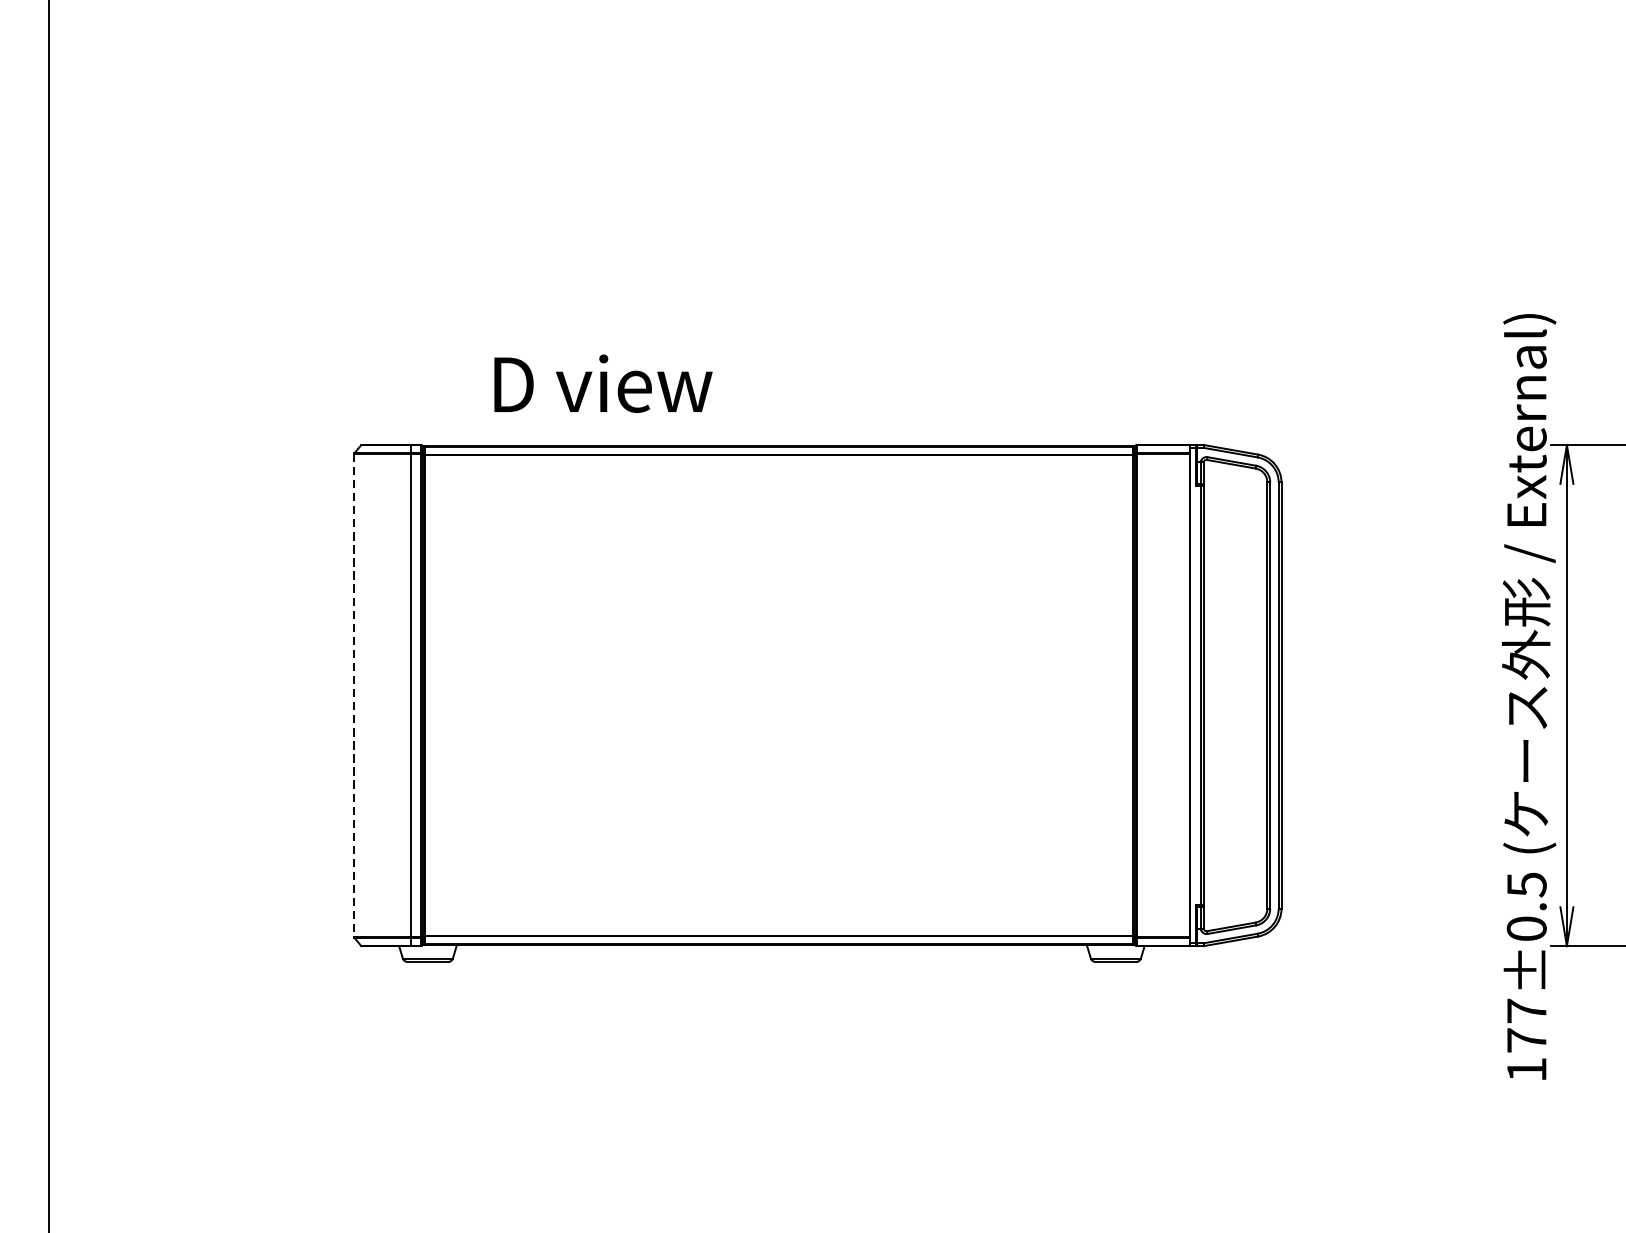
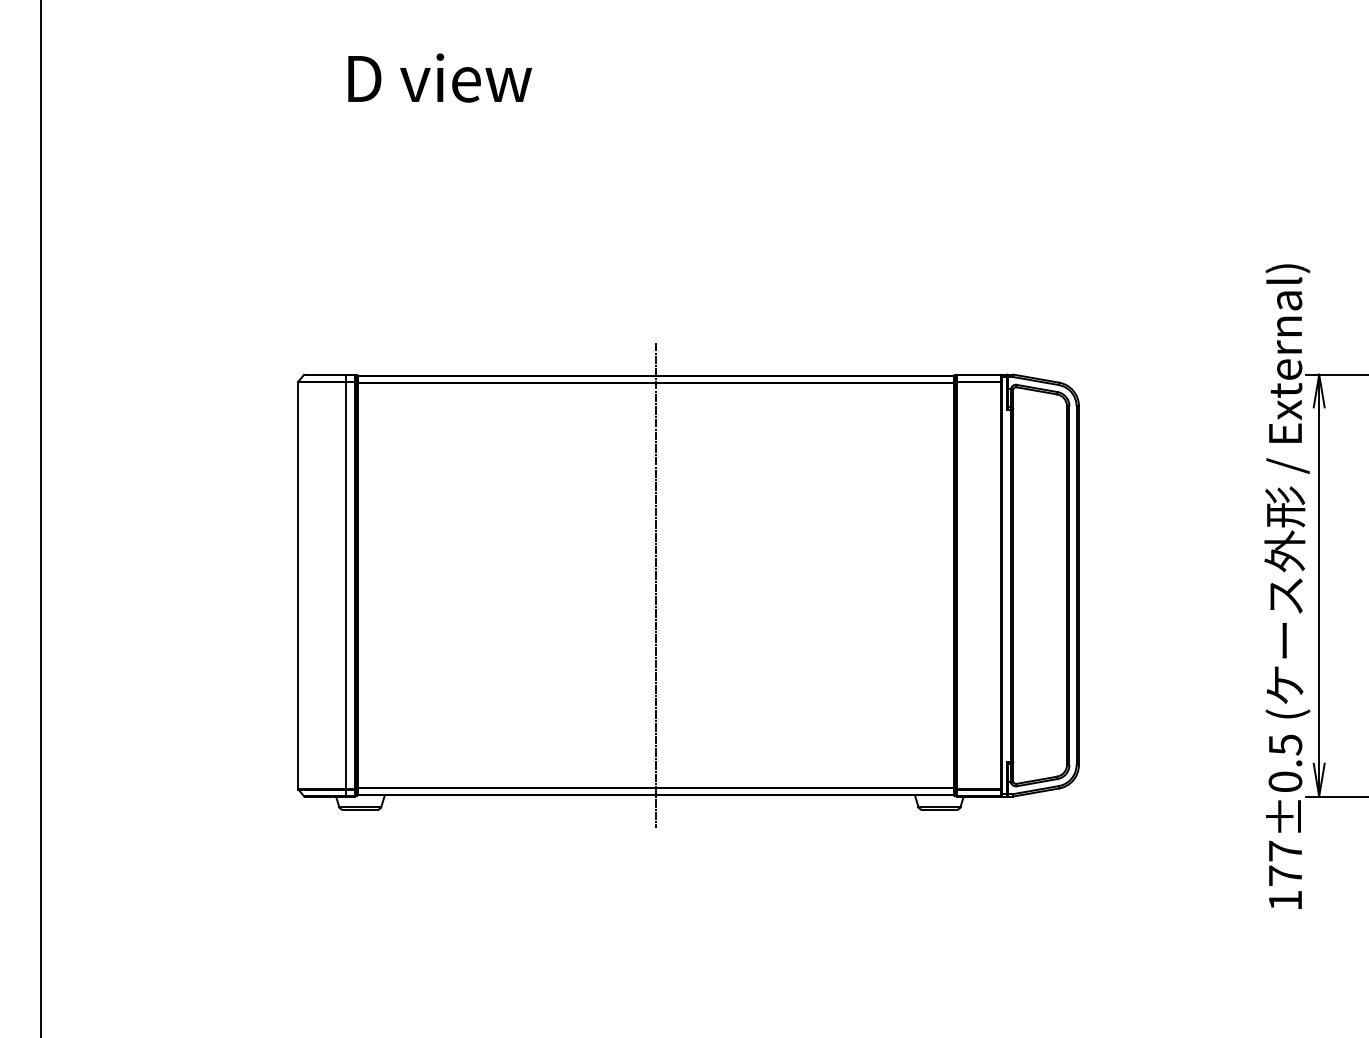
text: (602, 383) -> (439, 77), moved
line: (354, 695) -> (298, 585), dashed -> solid
line: (778, 695) -> (655, 585), added

